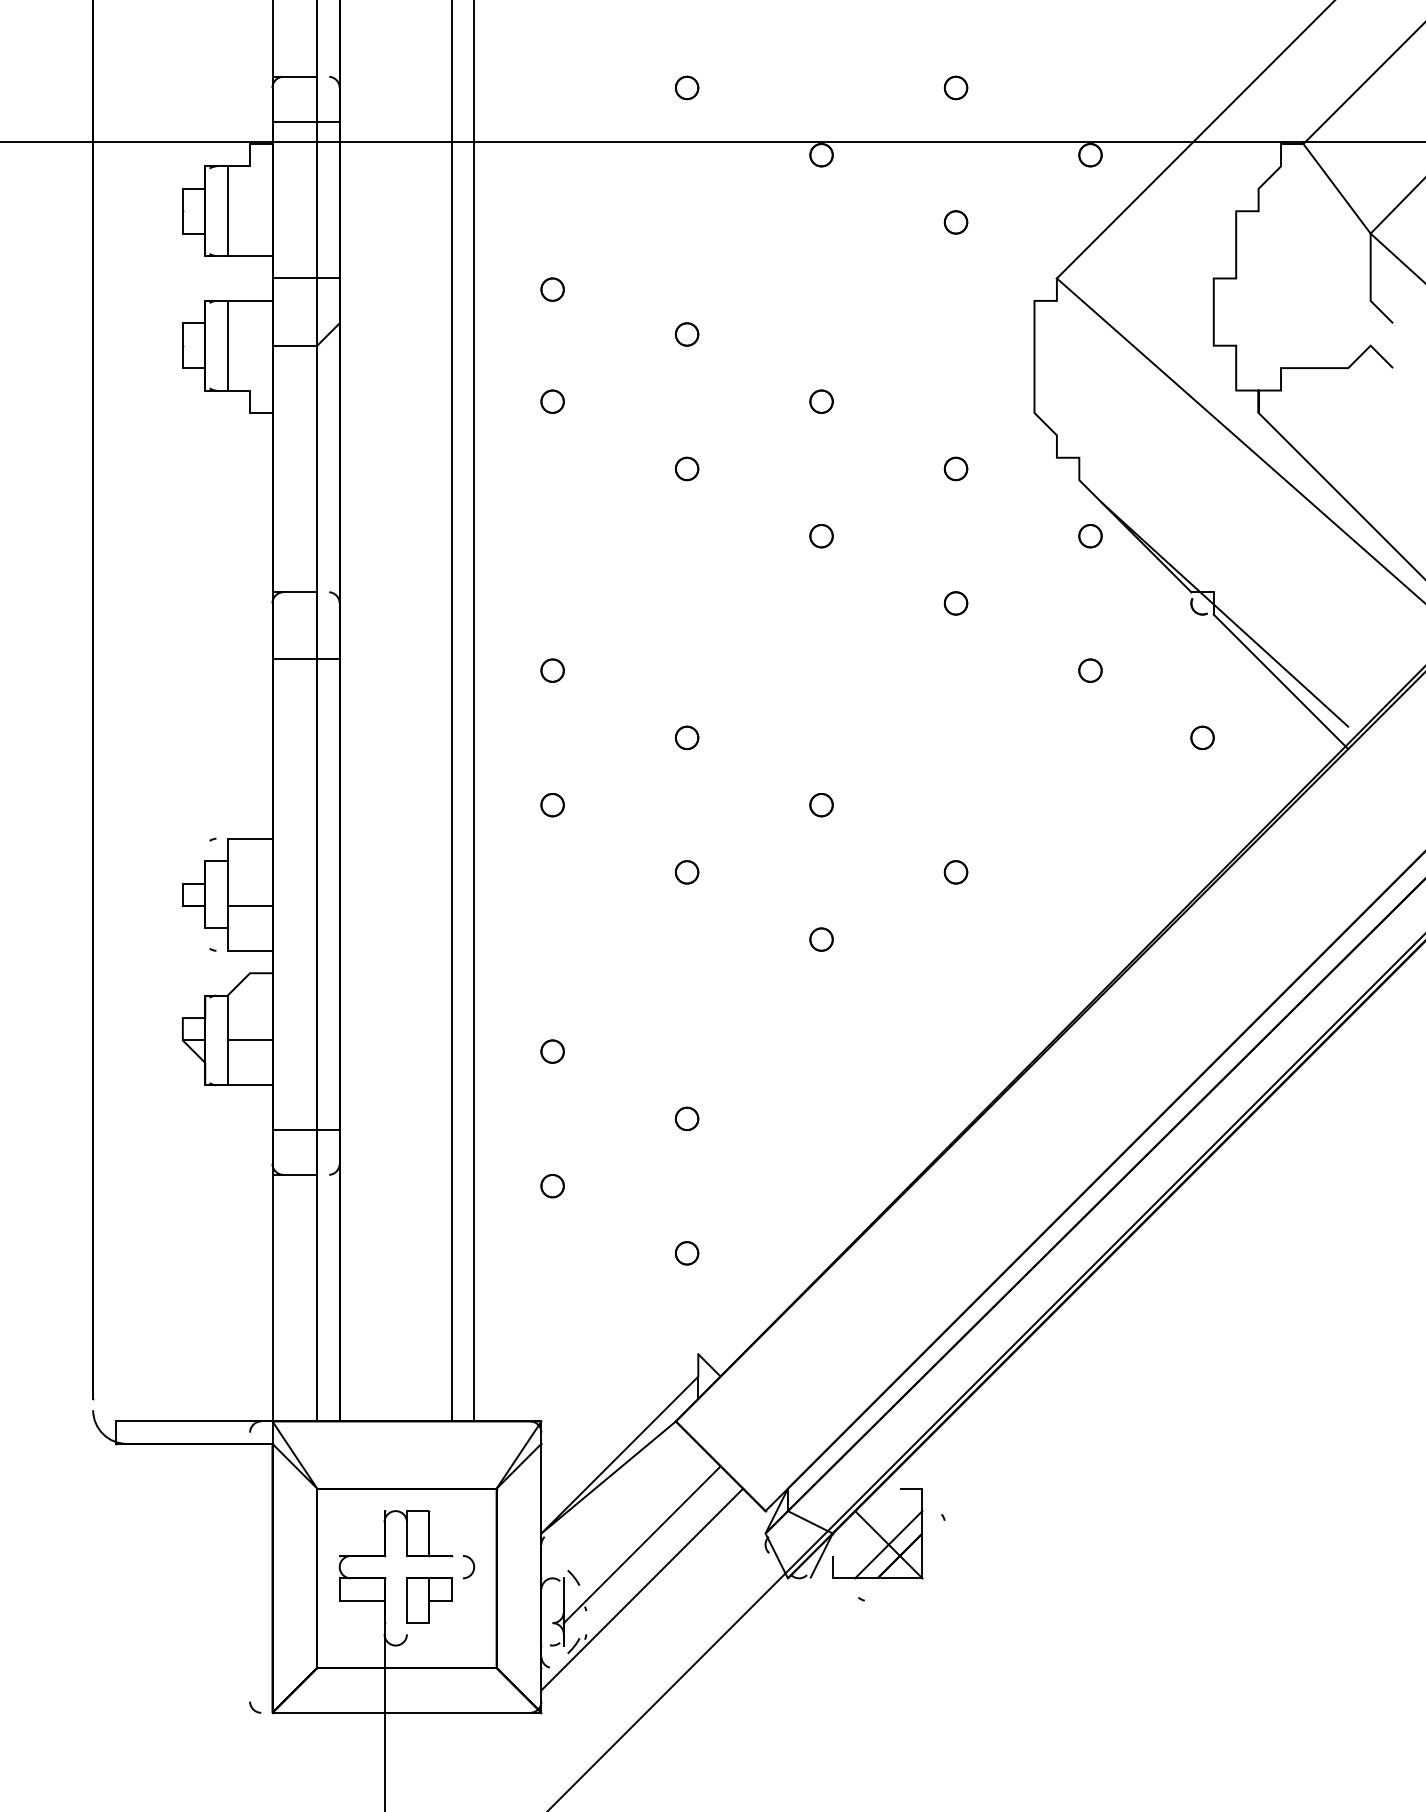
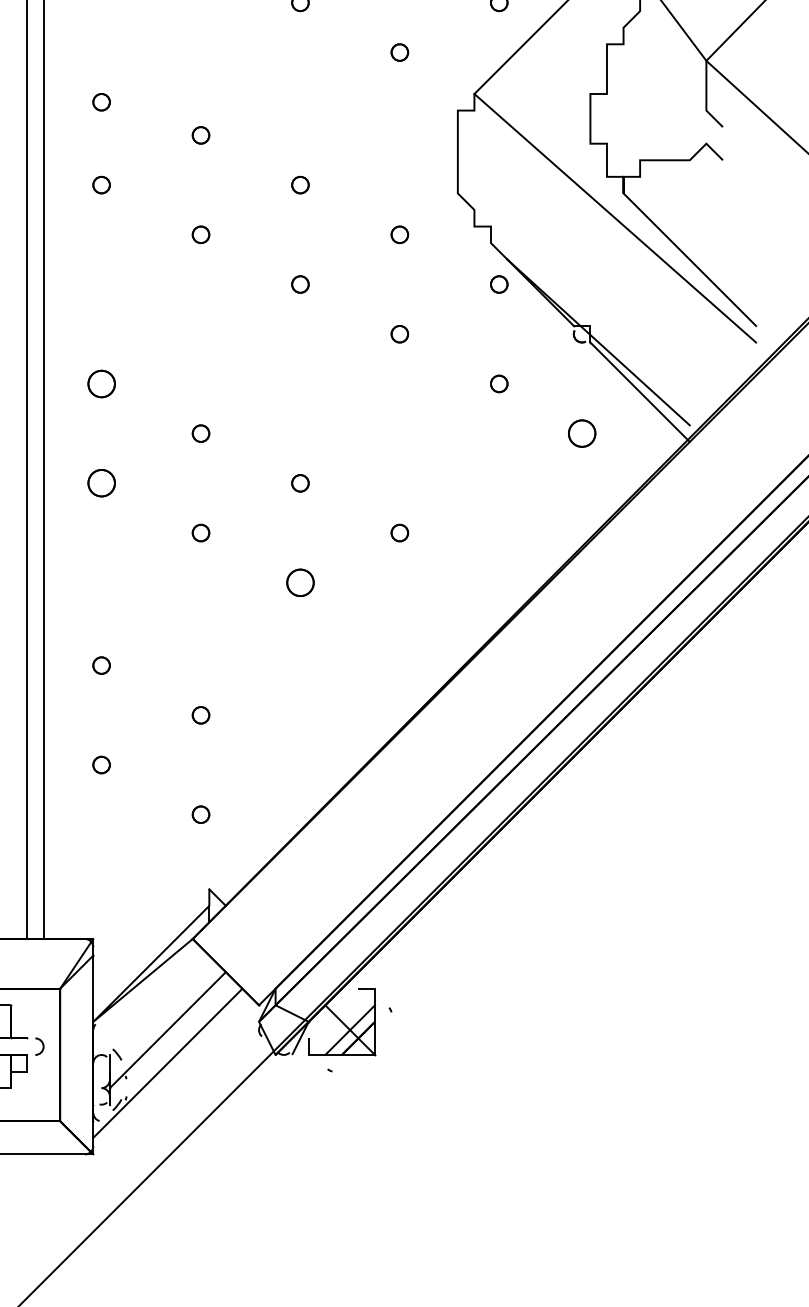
part: (552, 670) -> (101, 383), size x1.6
part: (1202, 737) -> (582, 433), size x1.6
part: (552, 805) -> (101, 483), size x1.6
part: (821, 939) -> (300, 582), size x1.6

